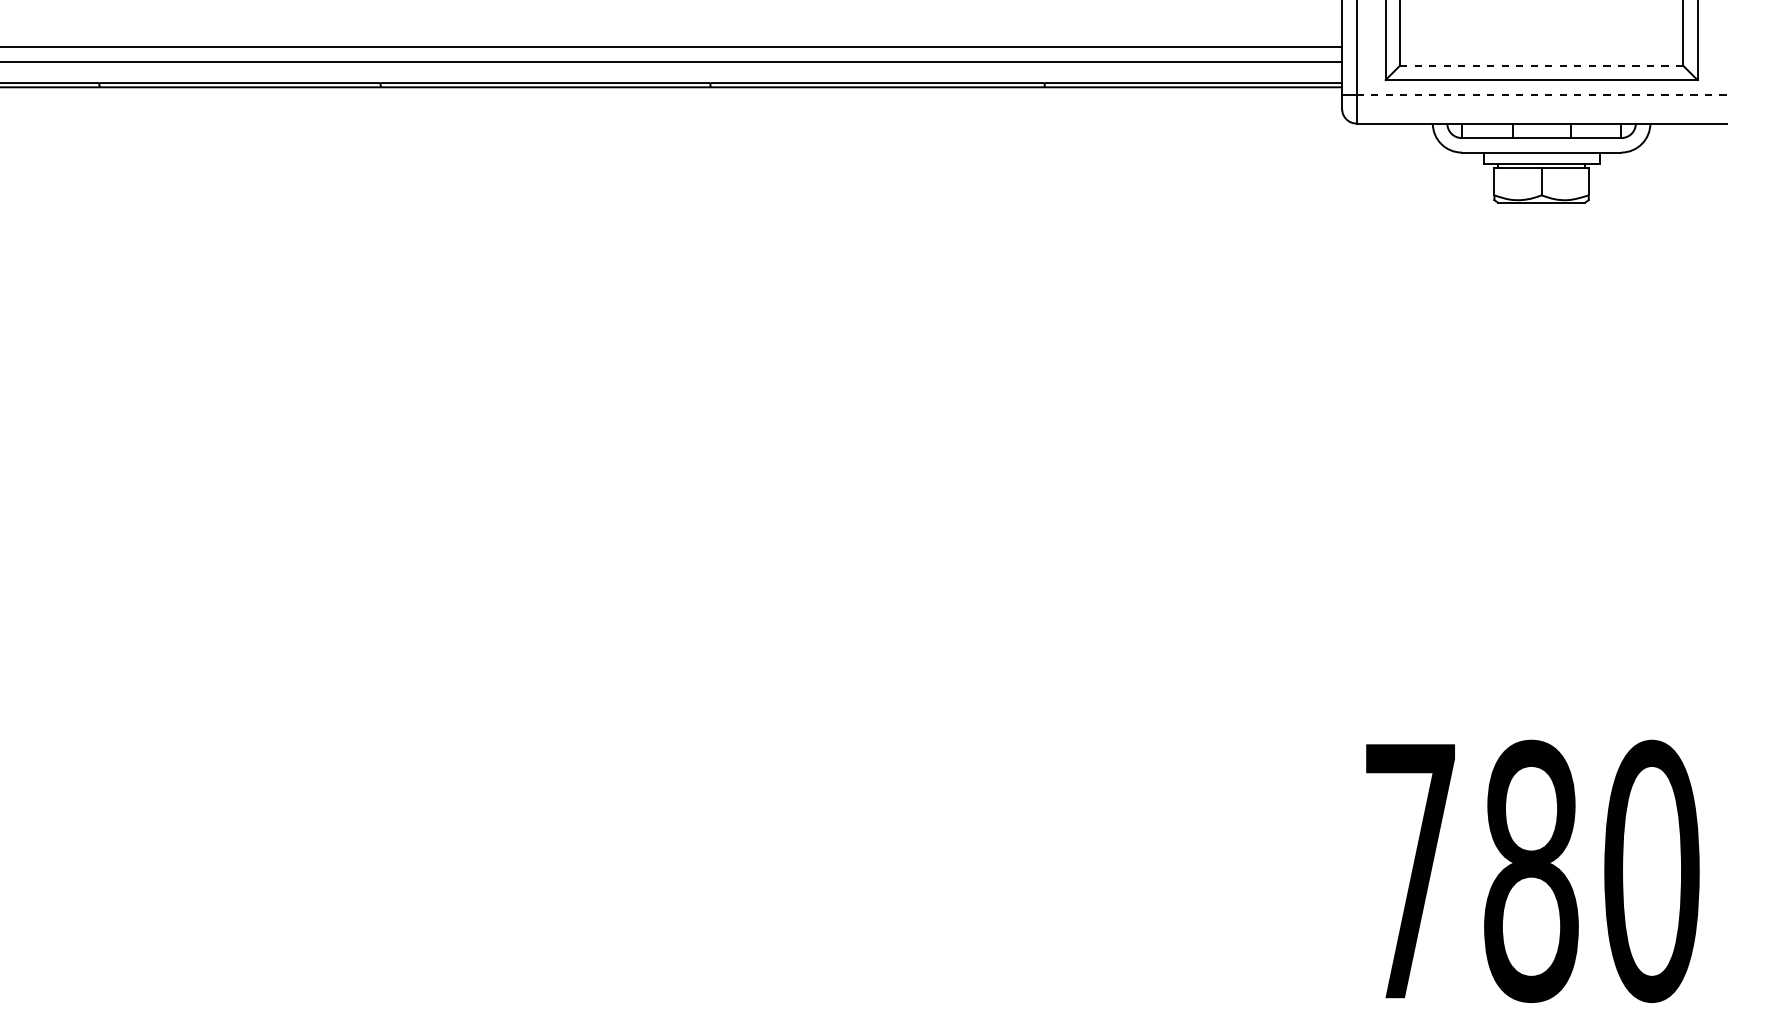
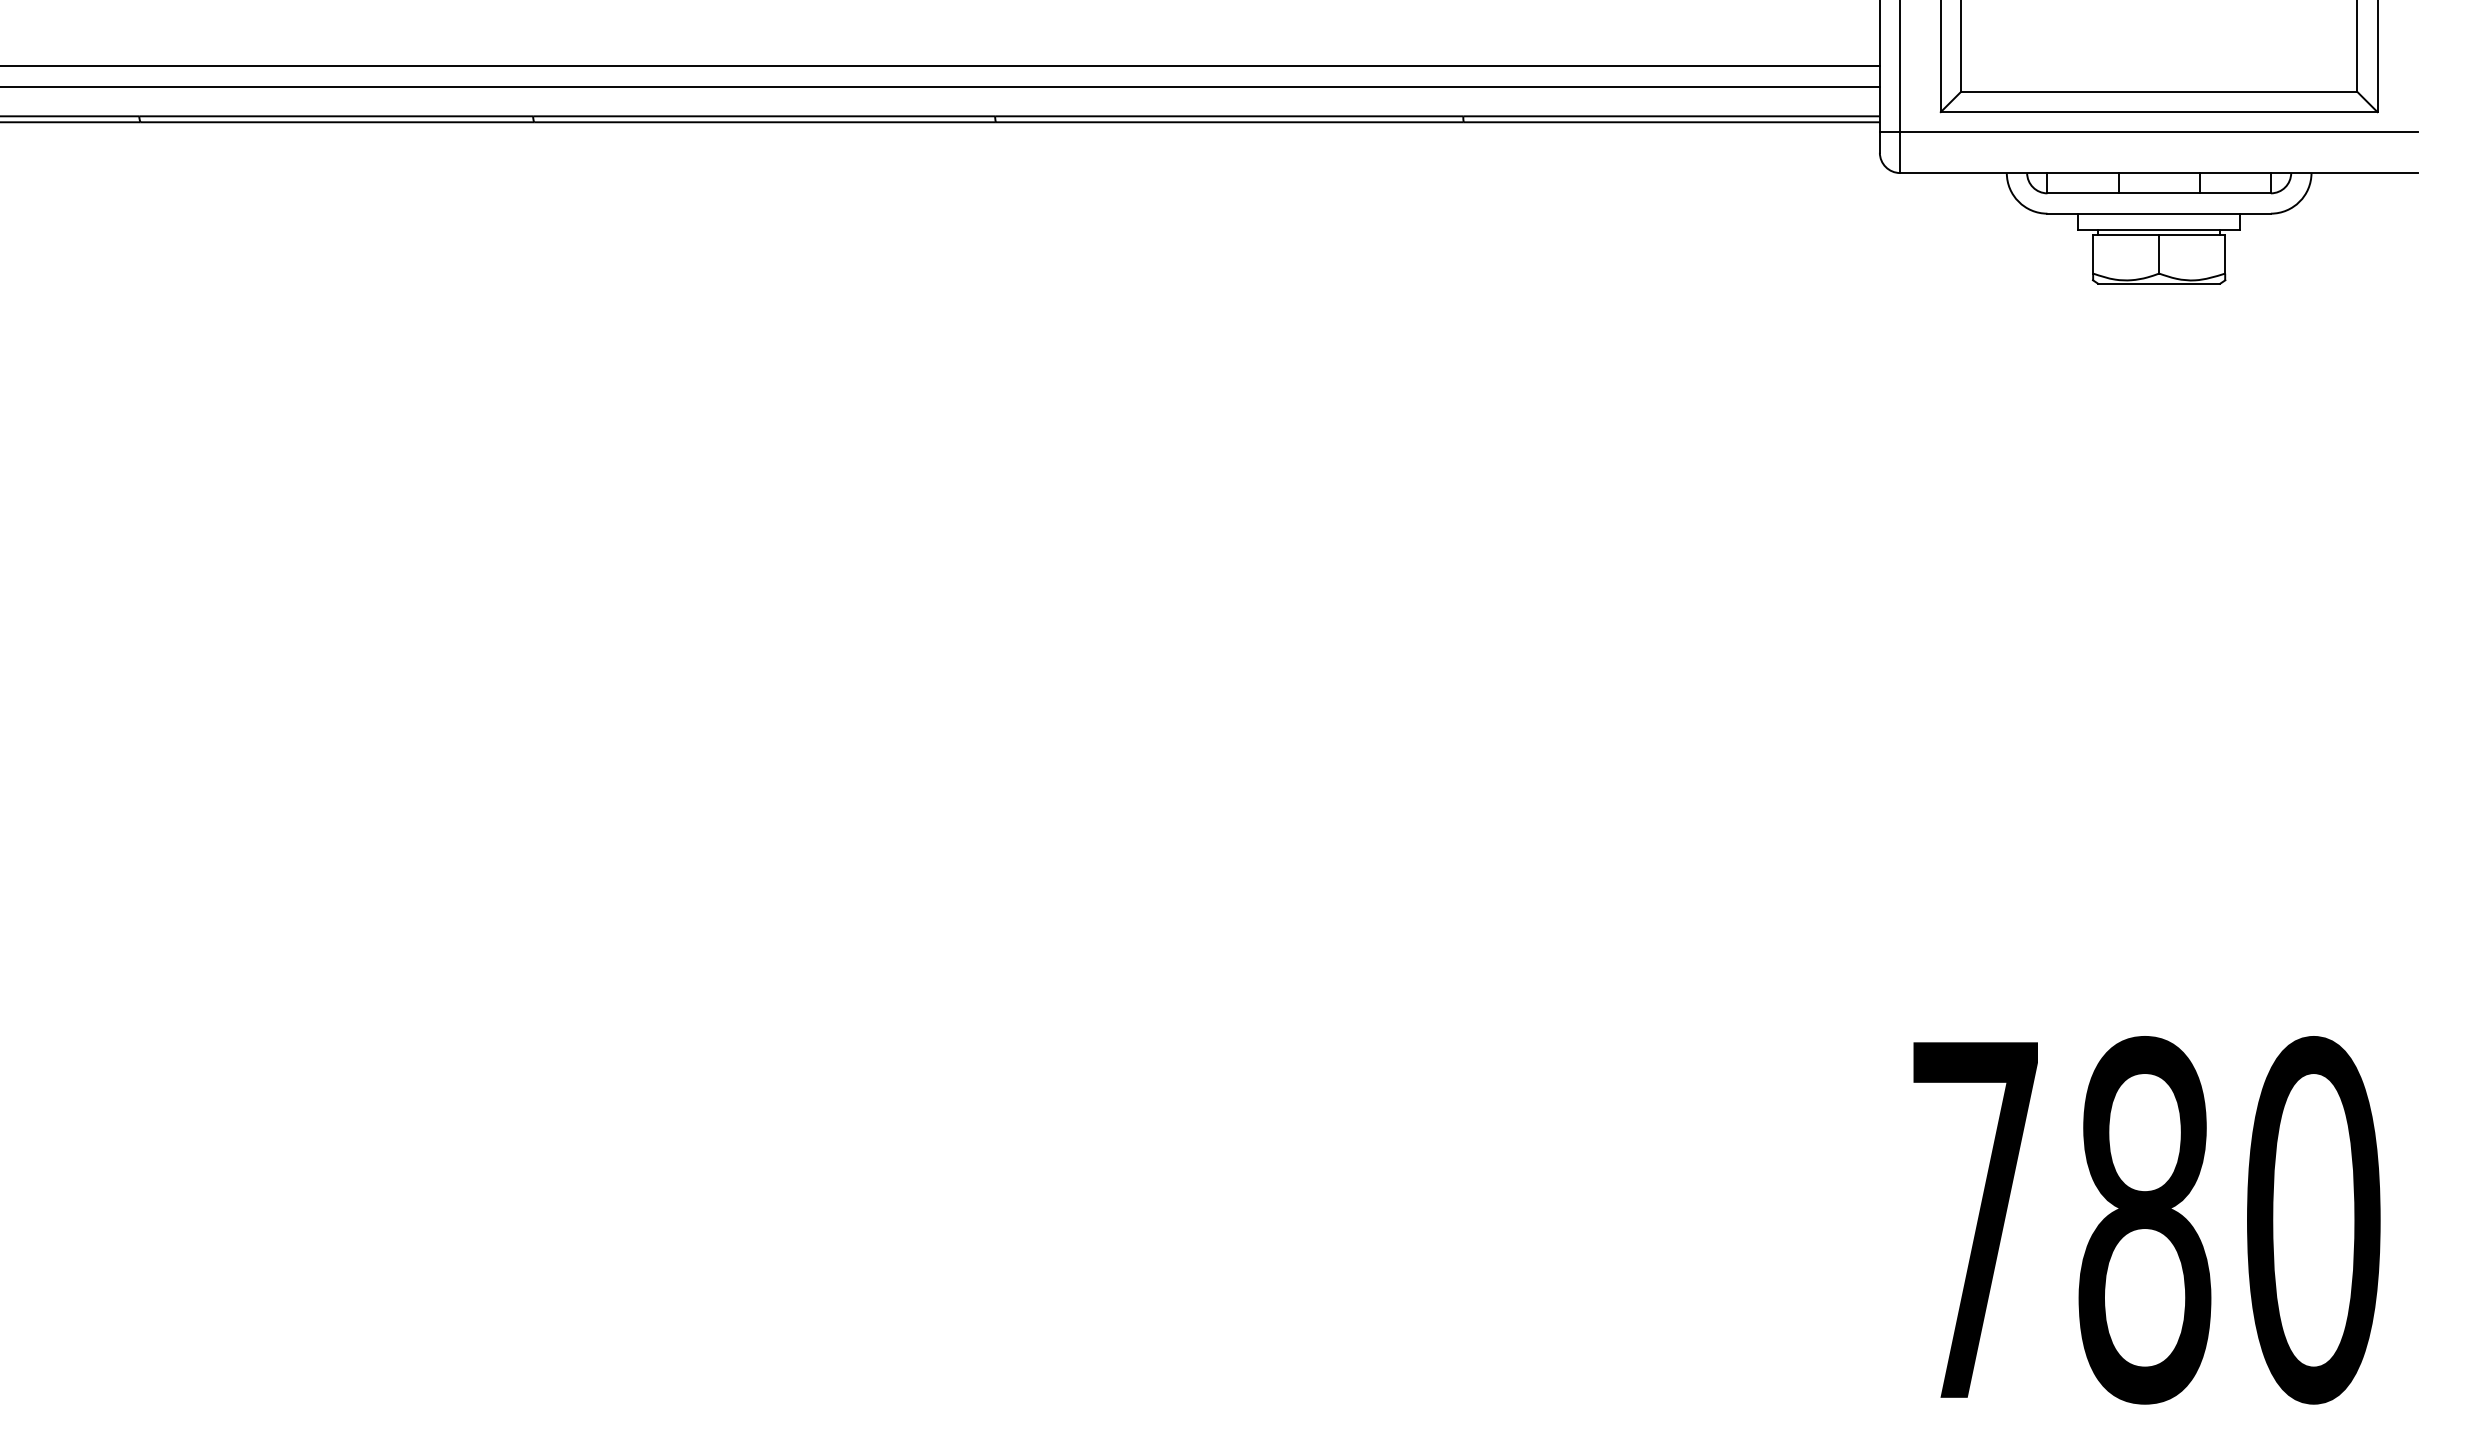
line: (1541, 65) -> (2158, 91), dashed -> solid
line: (1541, 94) -> (2159, 132), dashed -> solid

